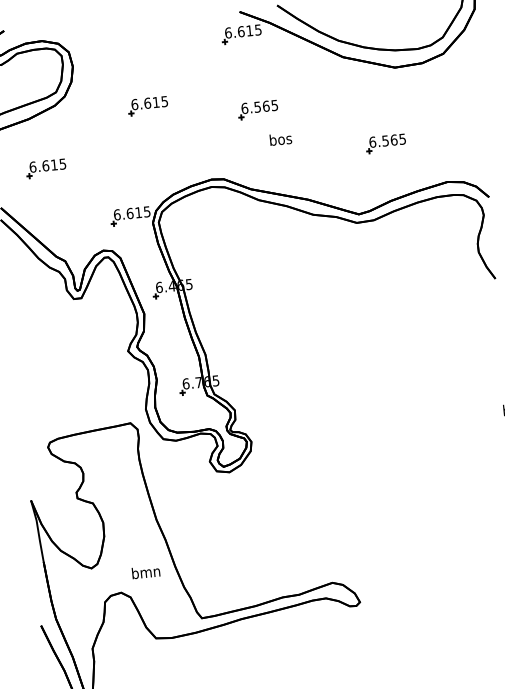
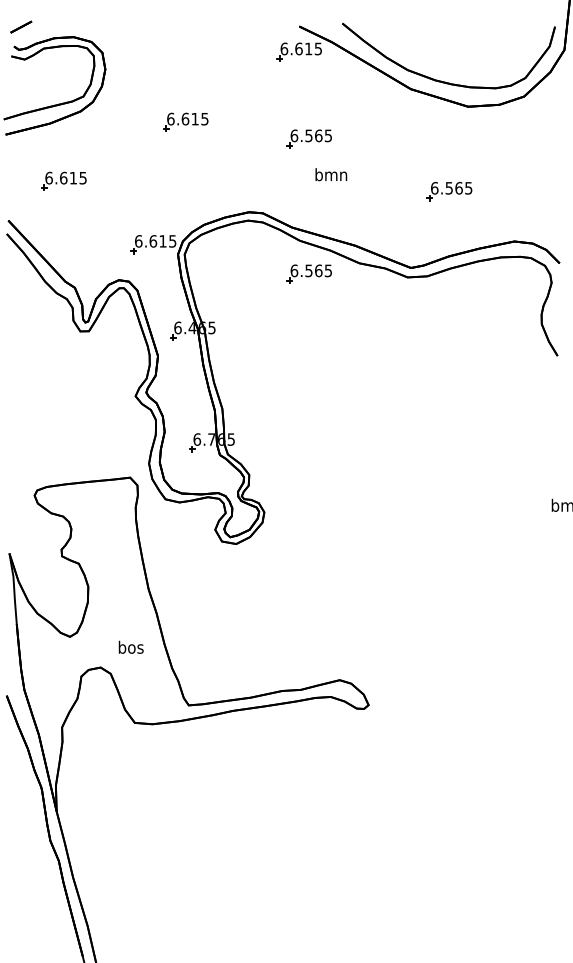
text: (280, 139) -> (331, 174), bos -> bmn
part: (269, 228) -> (308, 273), added
text: (145, 571) -> (130, 646), bmn -> bos

